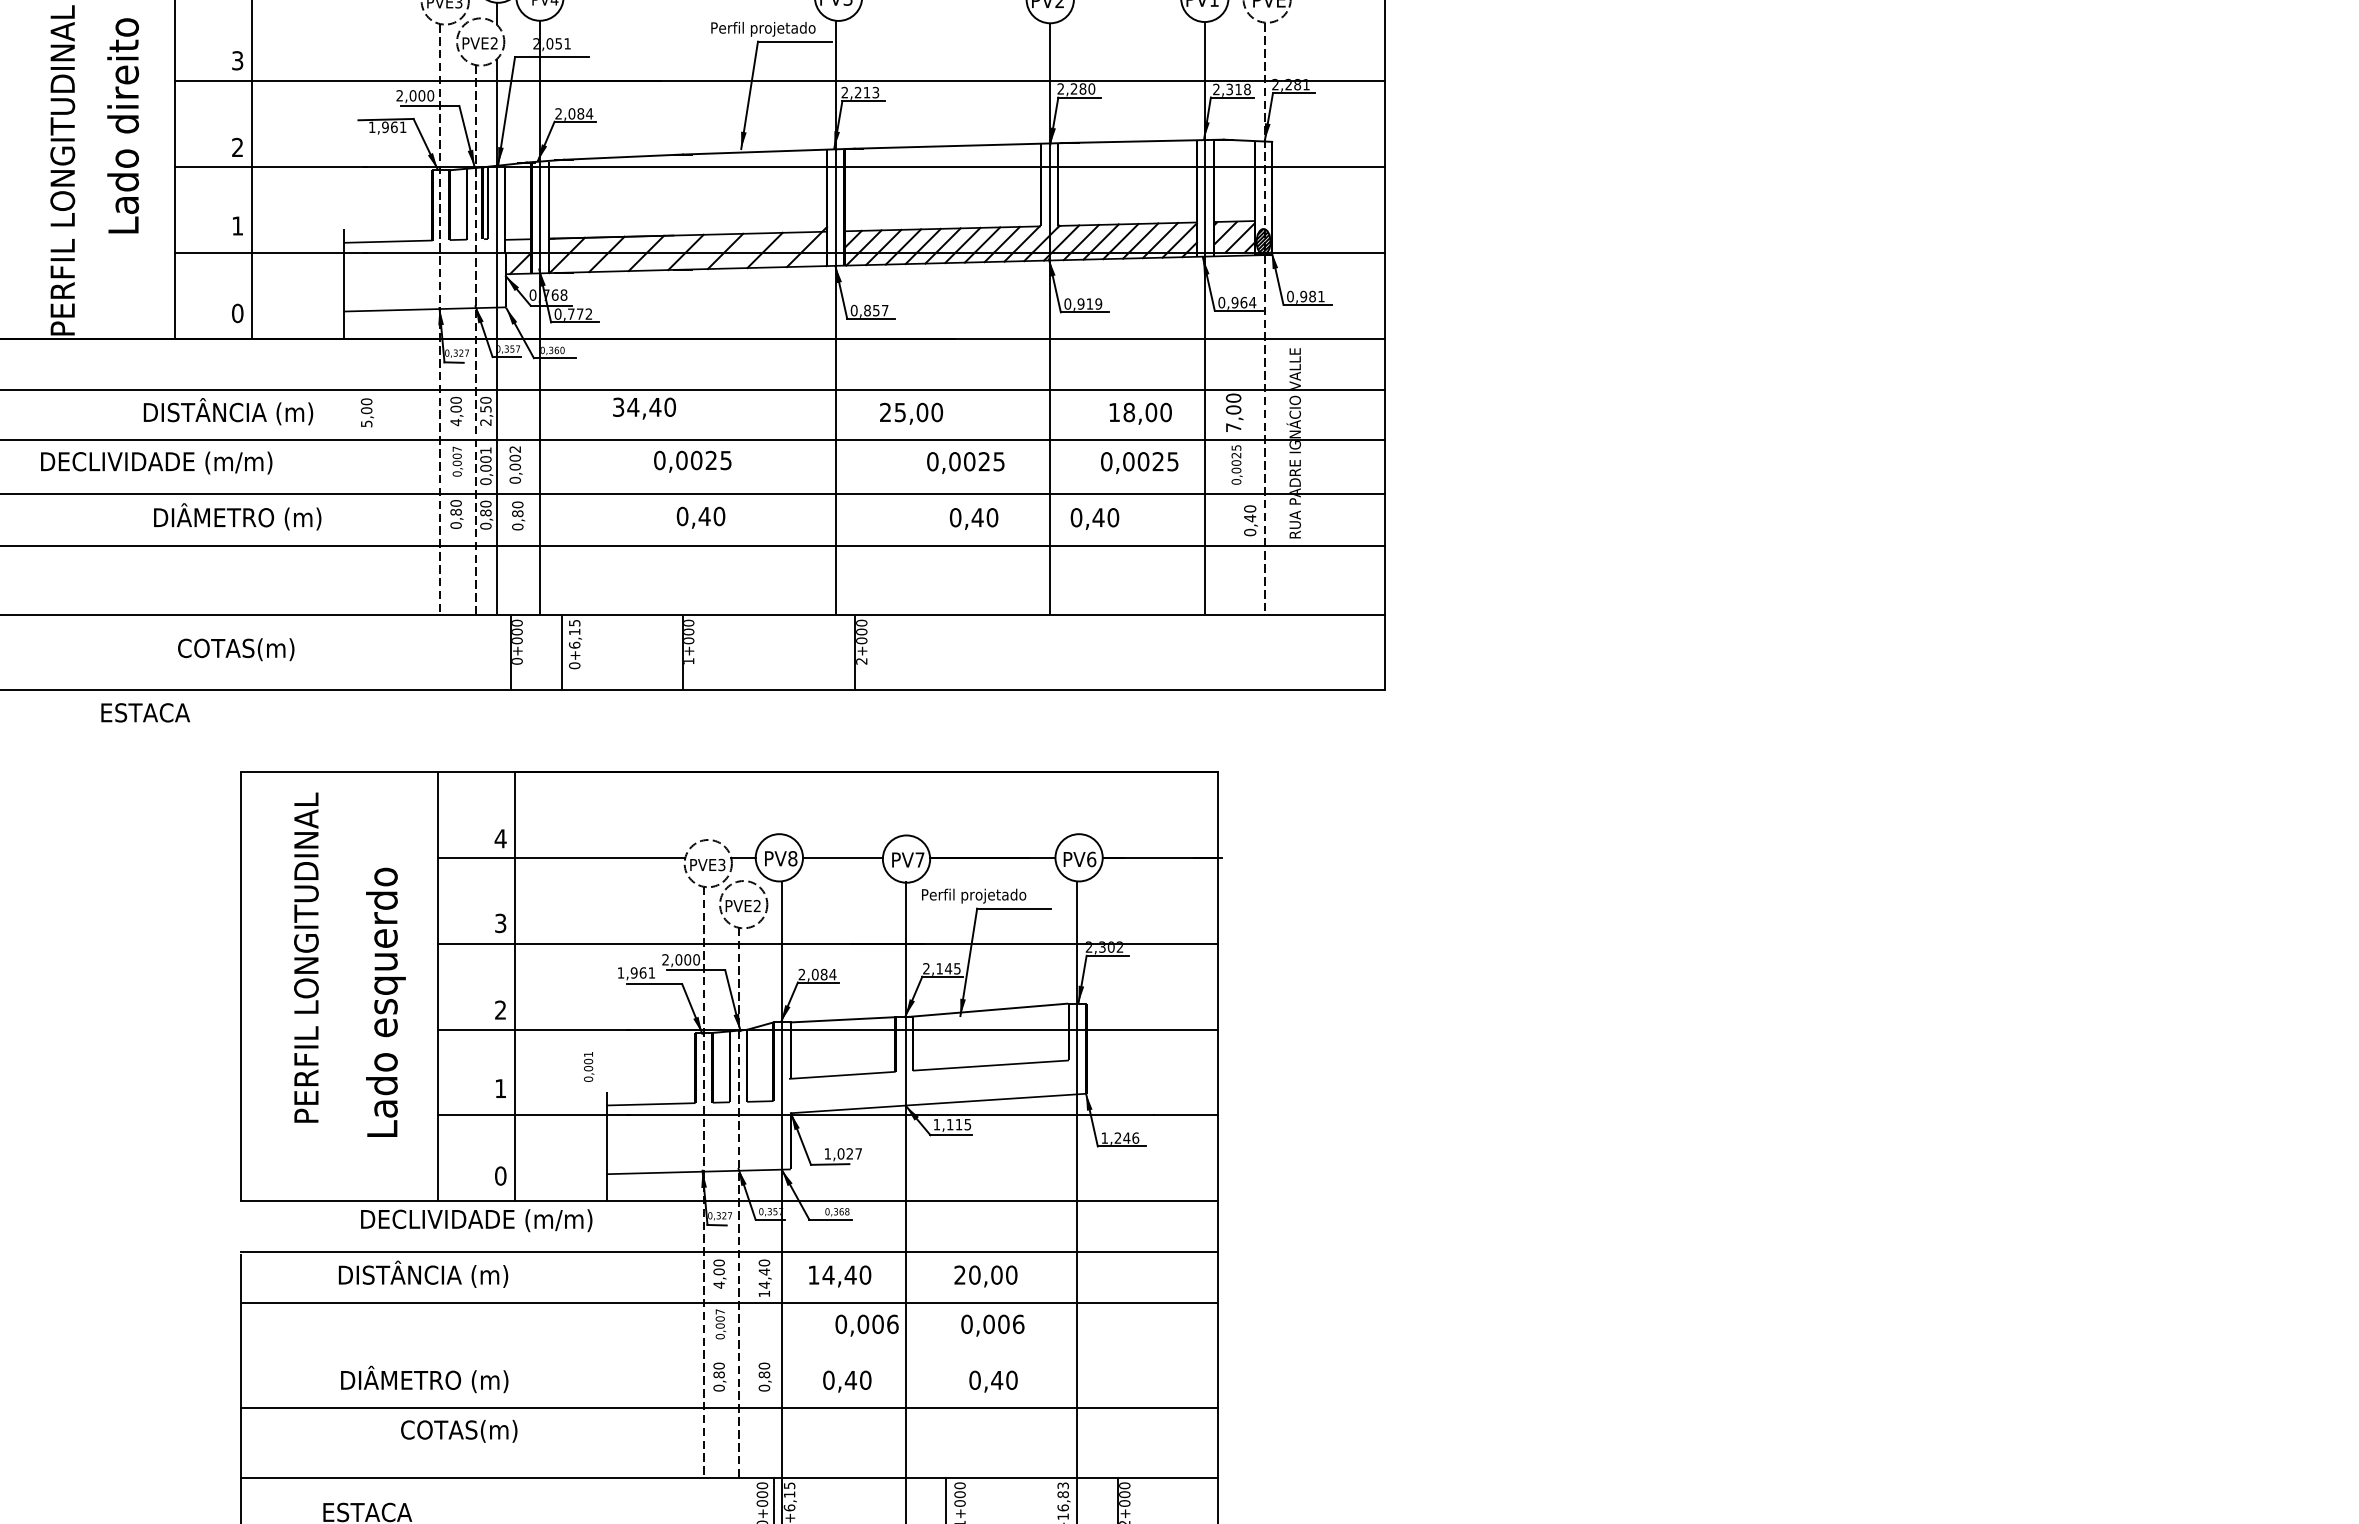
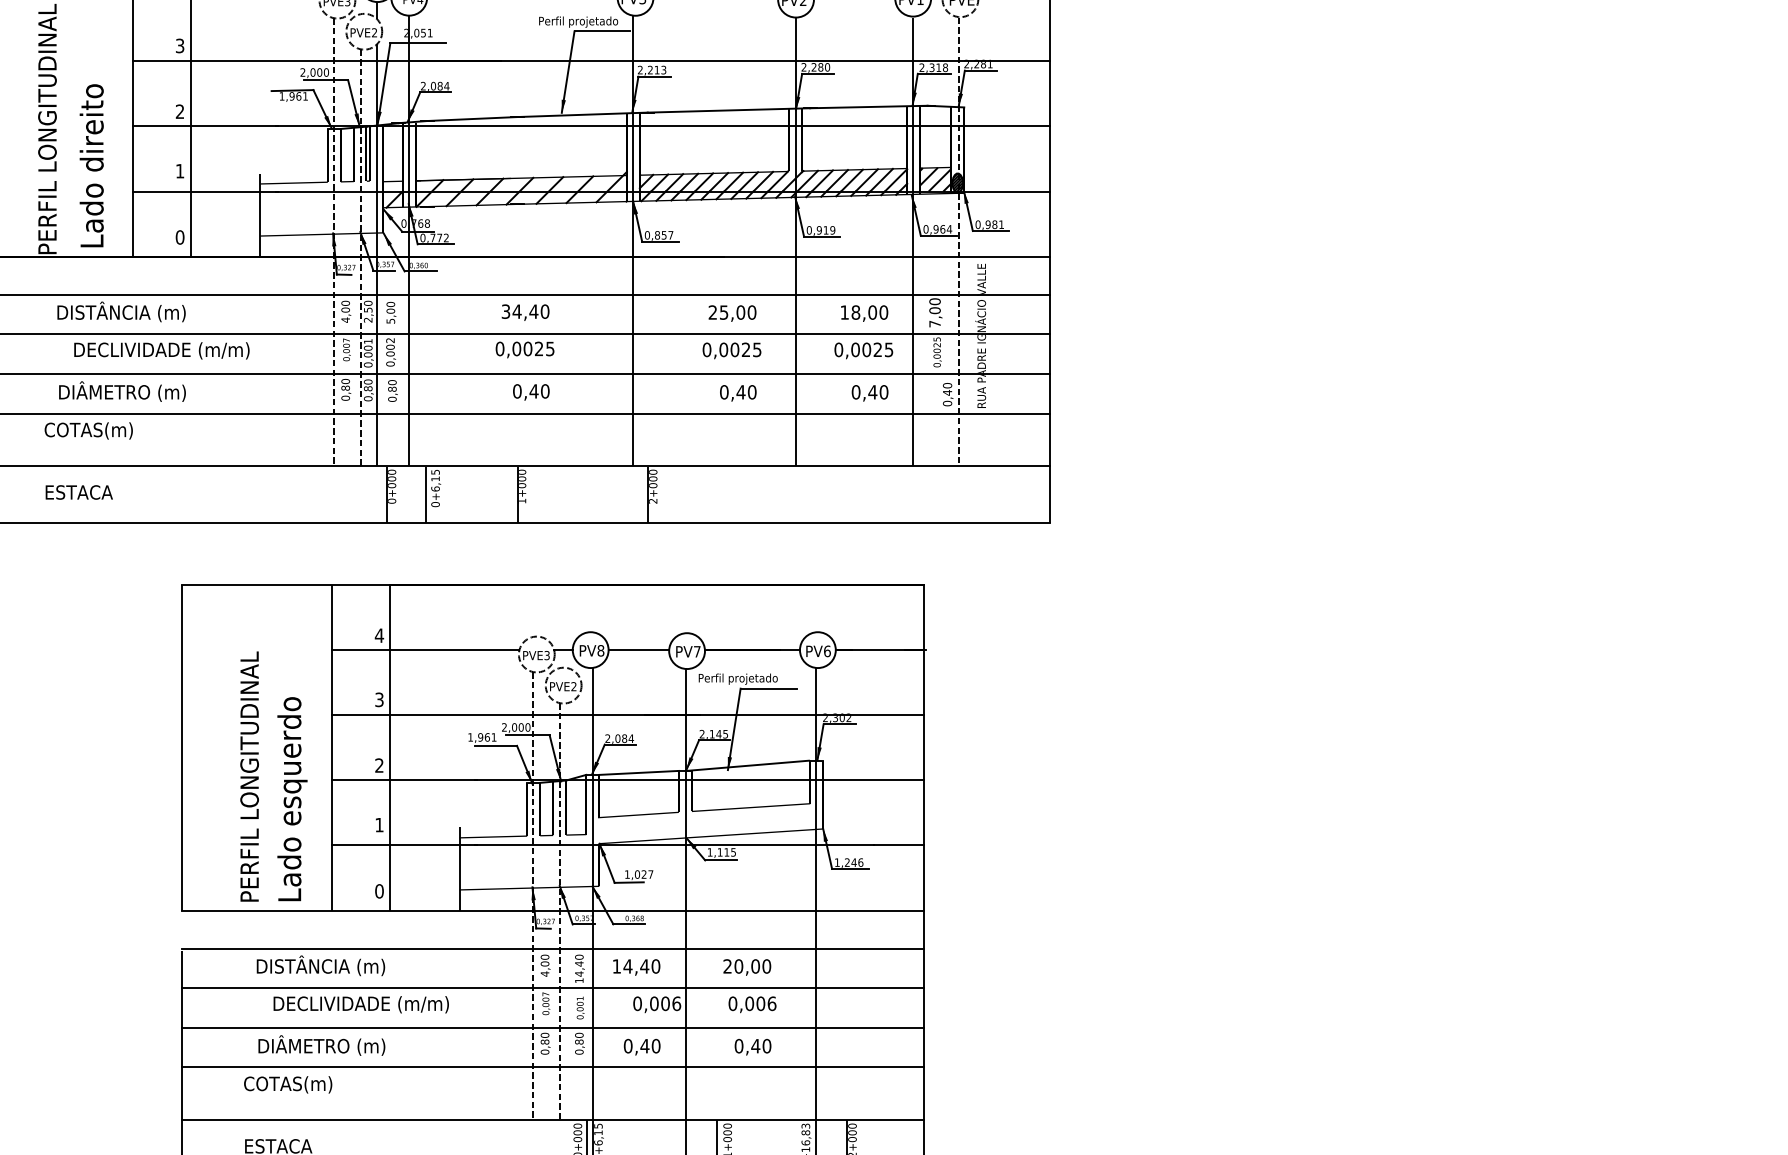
text: (122, 125) -> (91, 165), moved
text: (644, 408) -> (525, 312), moved
text: (228, 411) -> (121, 311), moved
text: (367, 412) -> (391, 312), moved
text: (911, 413) -> (732, 313), moved
text: (156, 462) -> (161, 350), moved
text: (237, 516) -> (122, 391), moved
text: (1094, 518) -> (869, 392), moved
text: (236, 649) -> (89, 430), moved
text: (145, 712) -> (79, 492), moved
text: (306, 957) -> (249, 776), moved
text: (385, 1001) -> (292, 798), moved
text: (589, 1066) -> (580, 1007), moved
text: (476, 1220) -> (361, 1004), moved
line: (729, 1356) -> (552, 1028), added
text: (459, 1431) -> (288, 1084), moved

